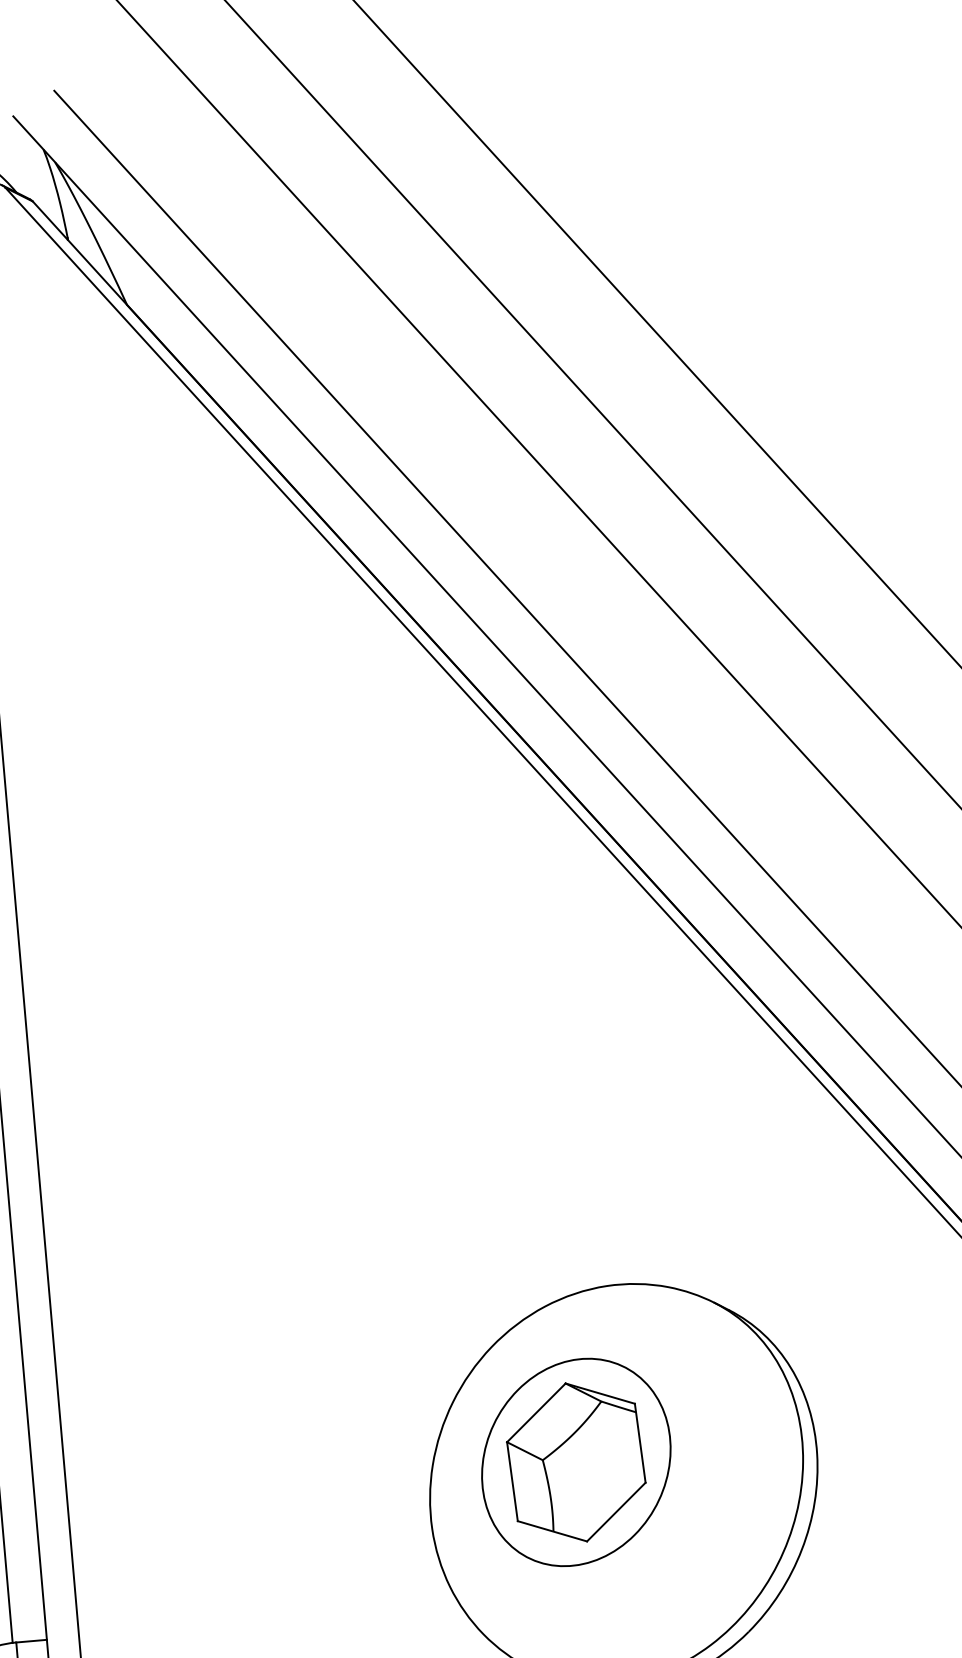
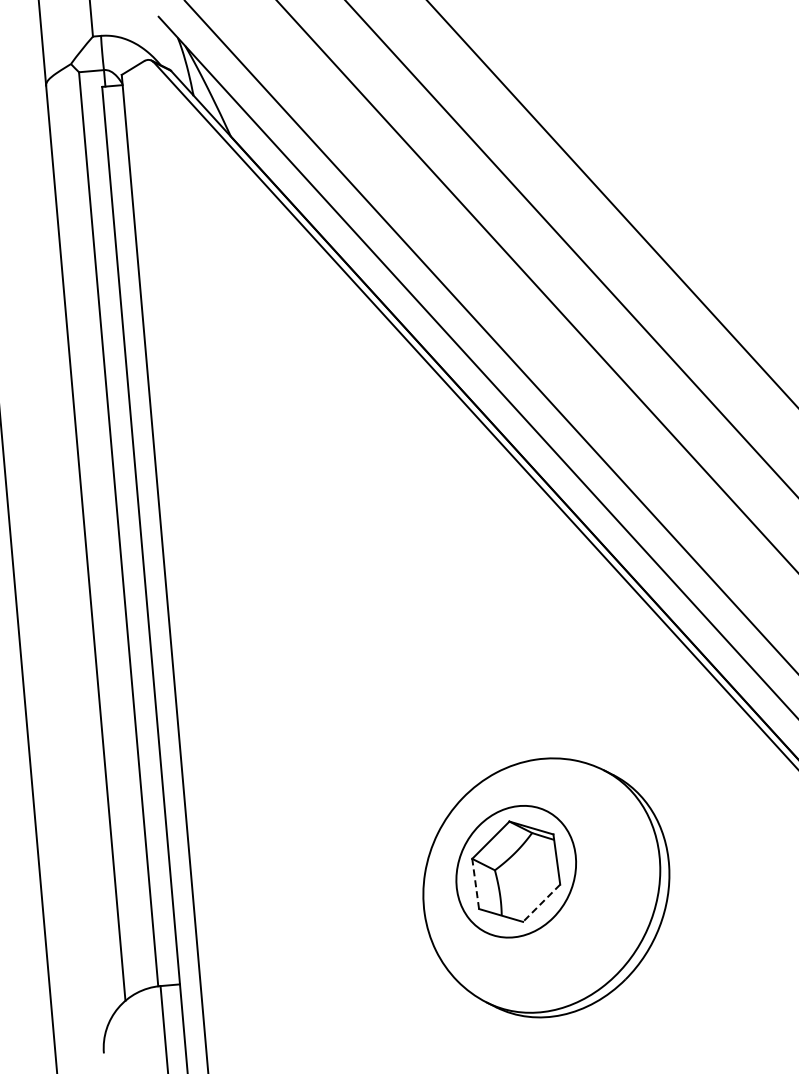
line: (512, 1480) -> (475, 883), solid -> dashed
line: (616, 1512) -> (541, 903), solid -> dashed

